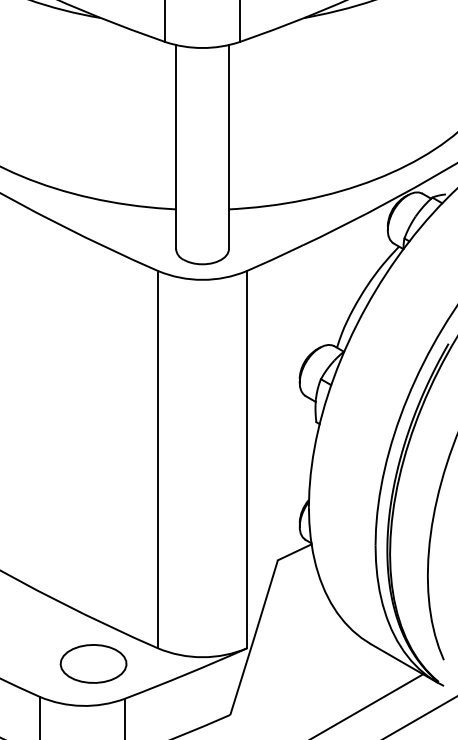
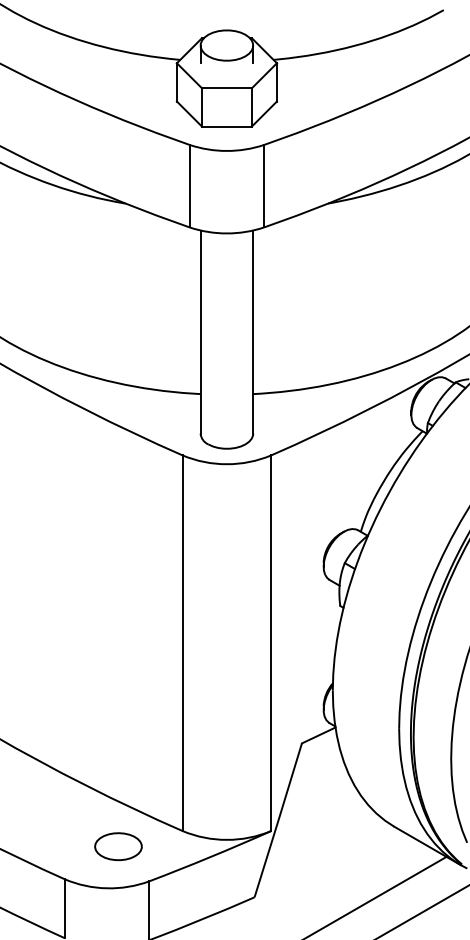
part: (93, 663) -> (118, 846), size x0.71

